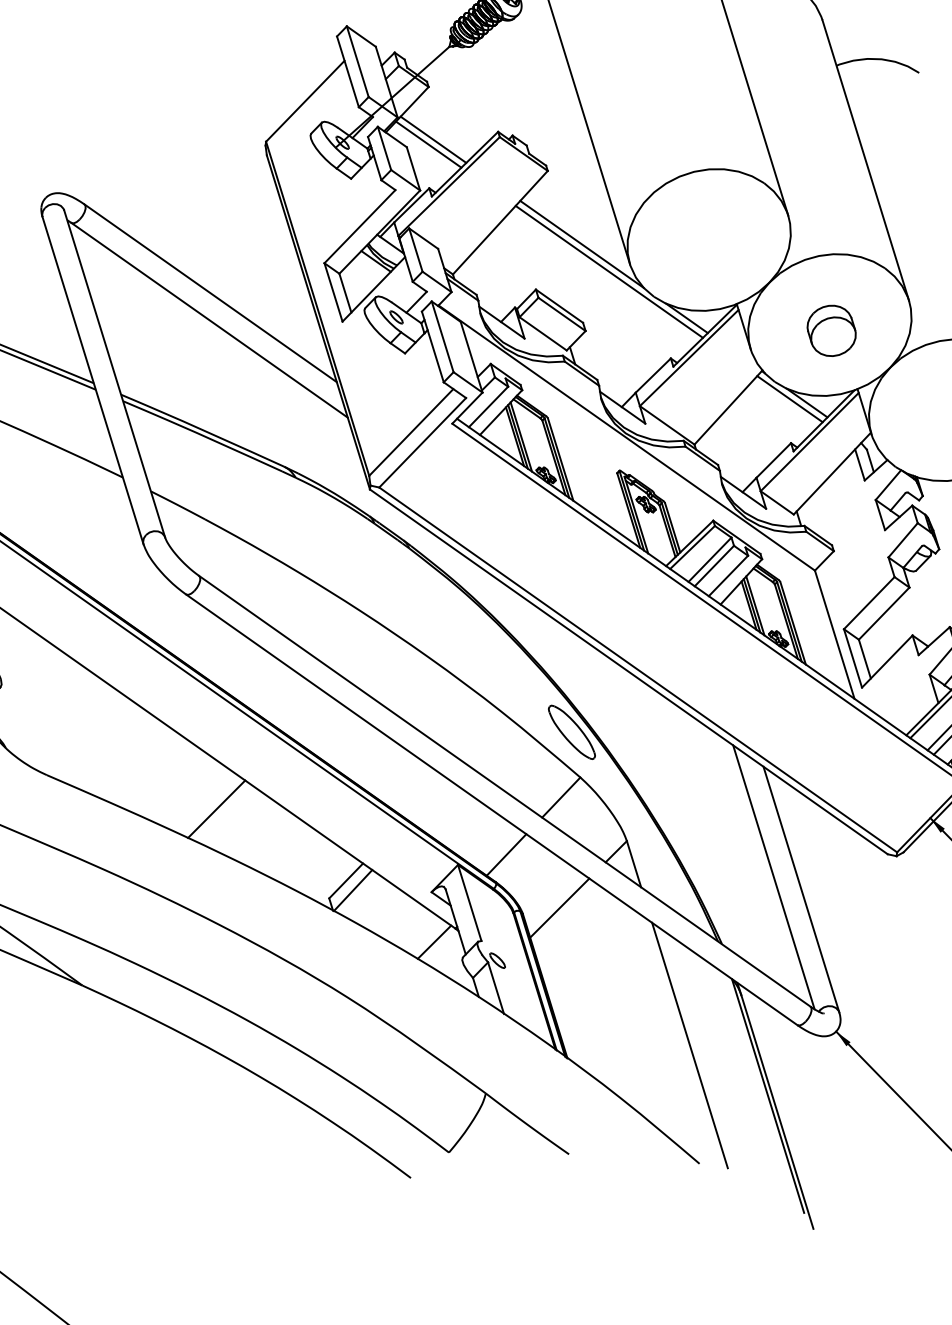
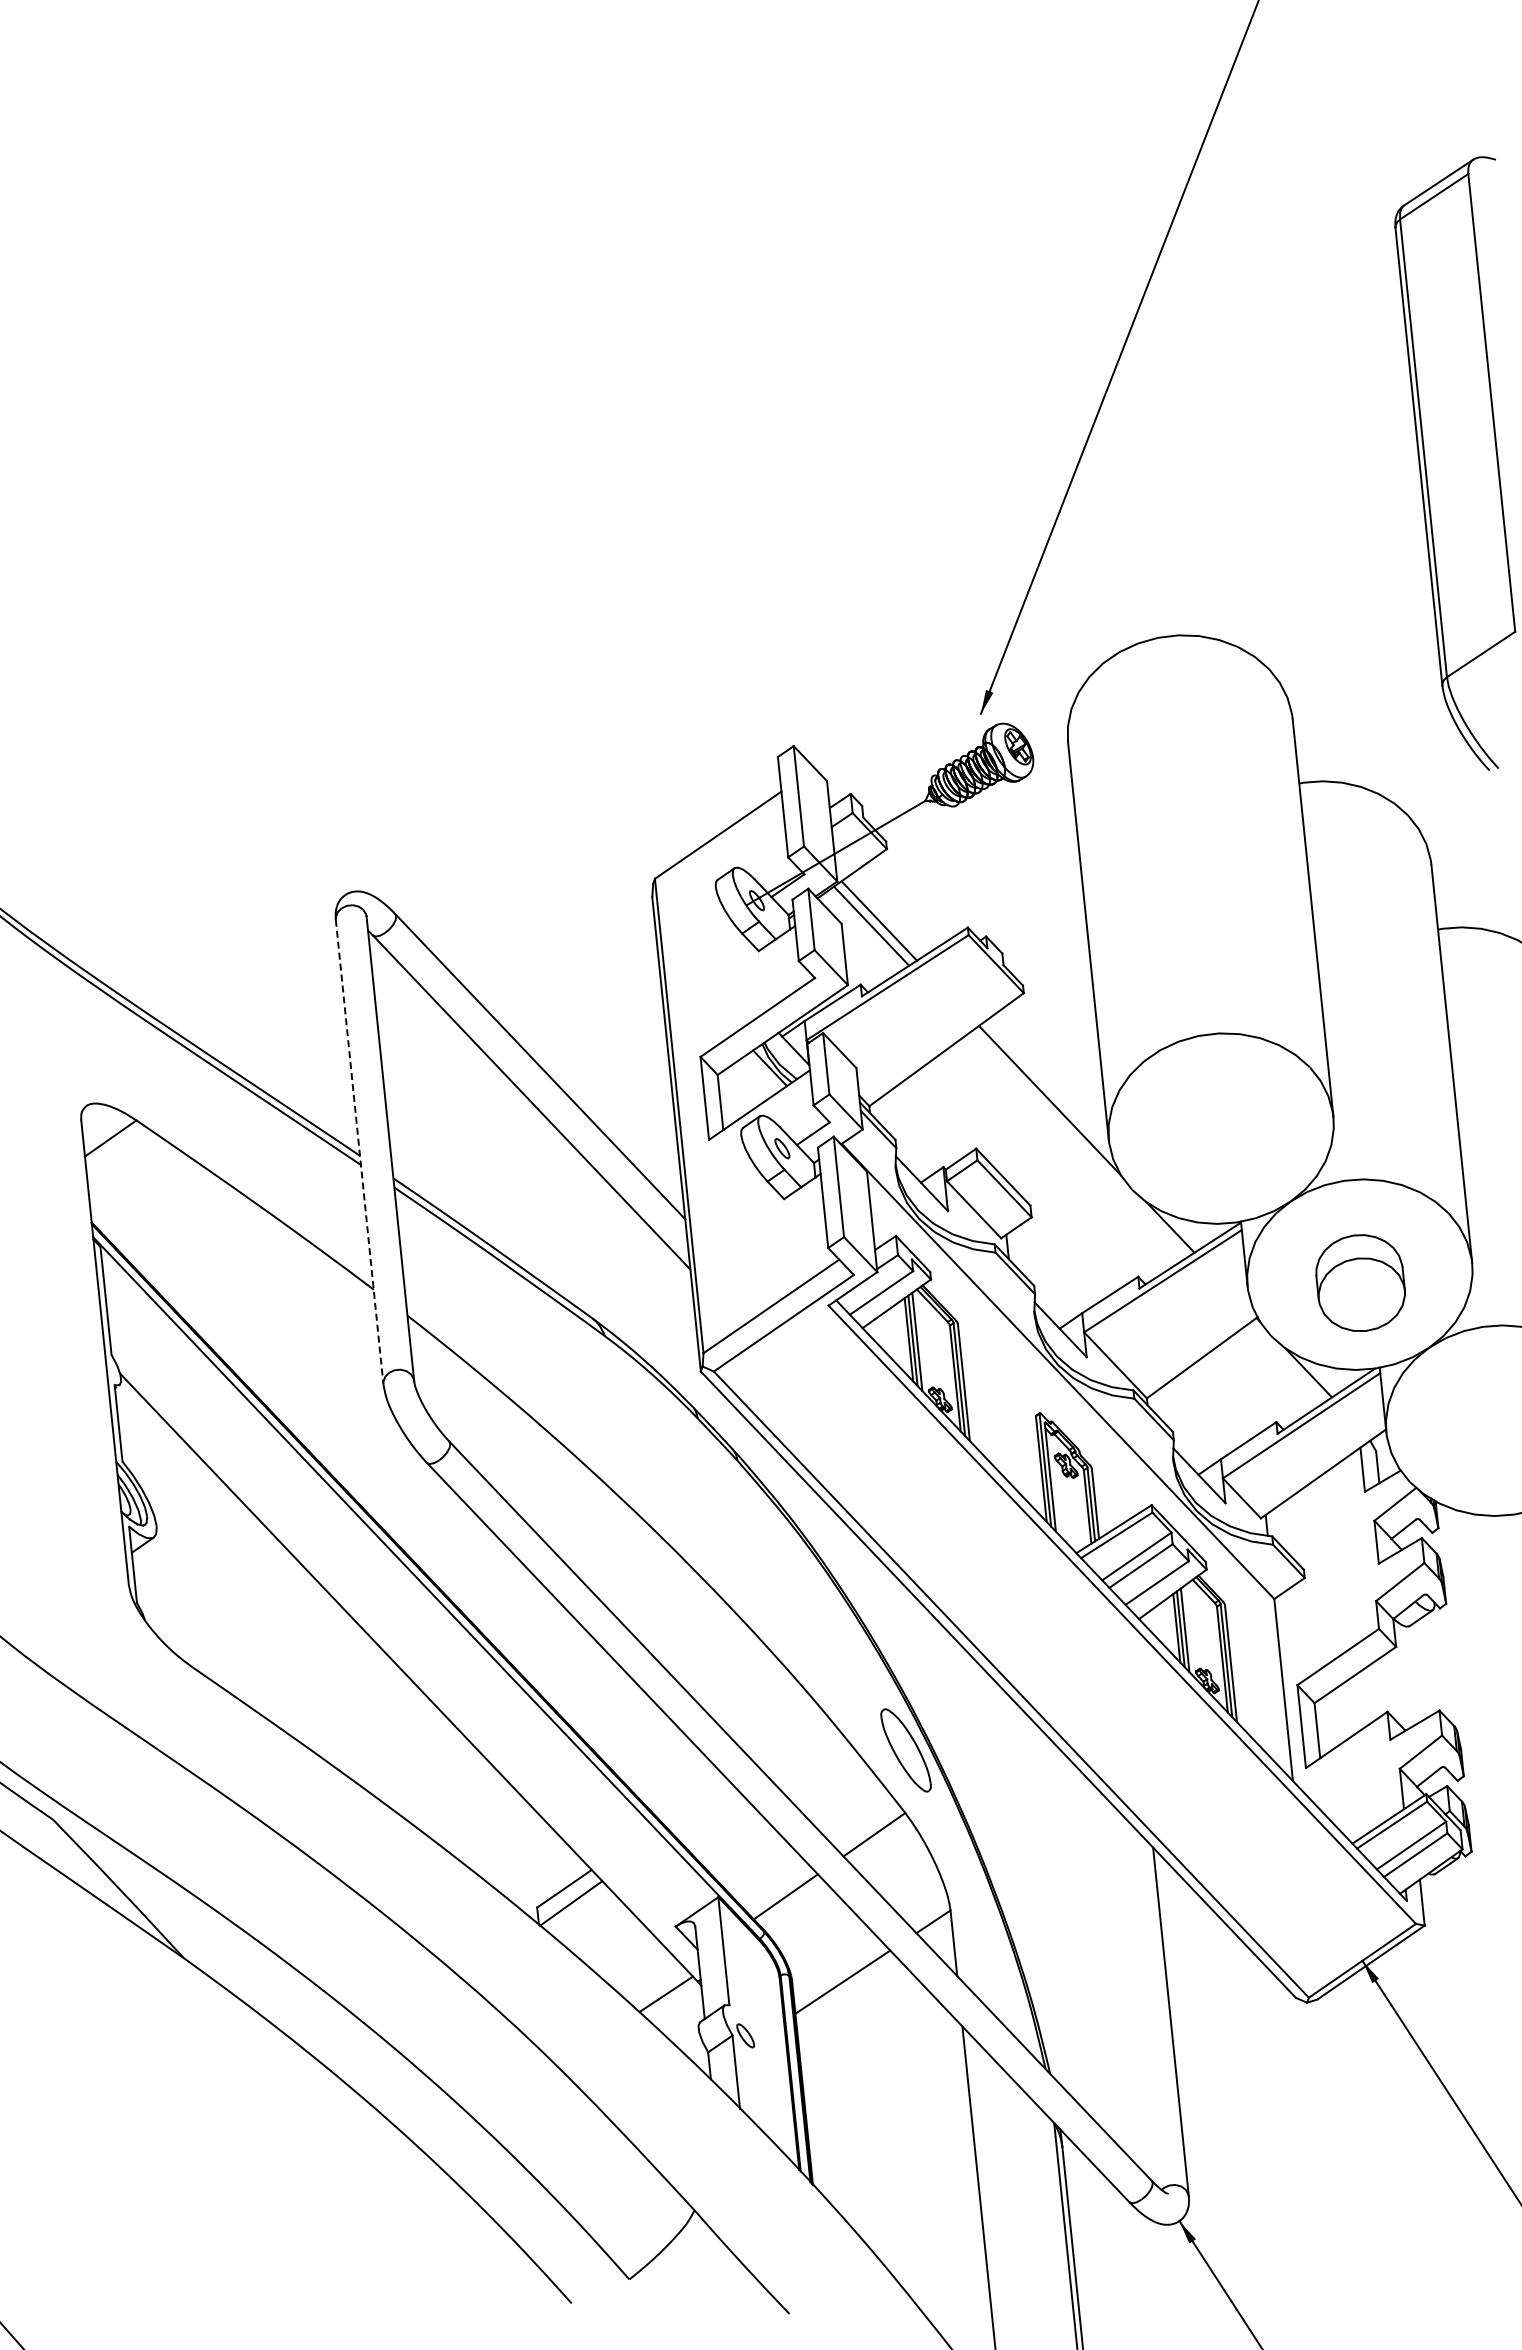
line: (608, 271) -> (1078, 1144), removed
part: (831, 330) -> (1360, 1282), size x1.4
line: (92, 380) -> (359, 1152), solid -> dashed
line: (789, 398) -> (1286, 1362), removed
line: (216, 809) -> (410, 1758), removed
line: (773, 876) -> (1137, 1997), removed

